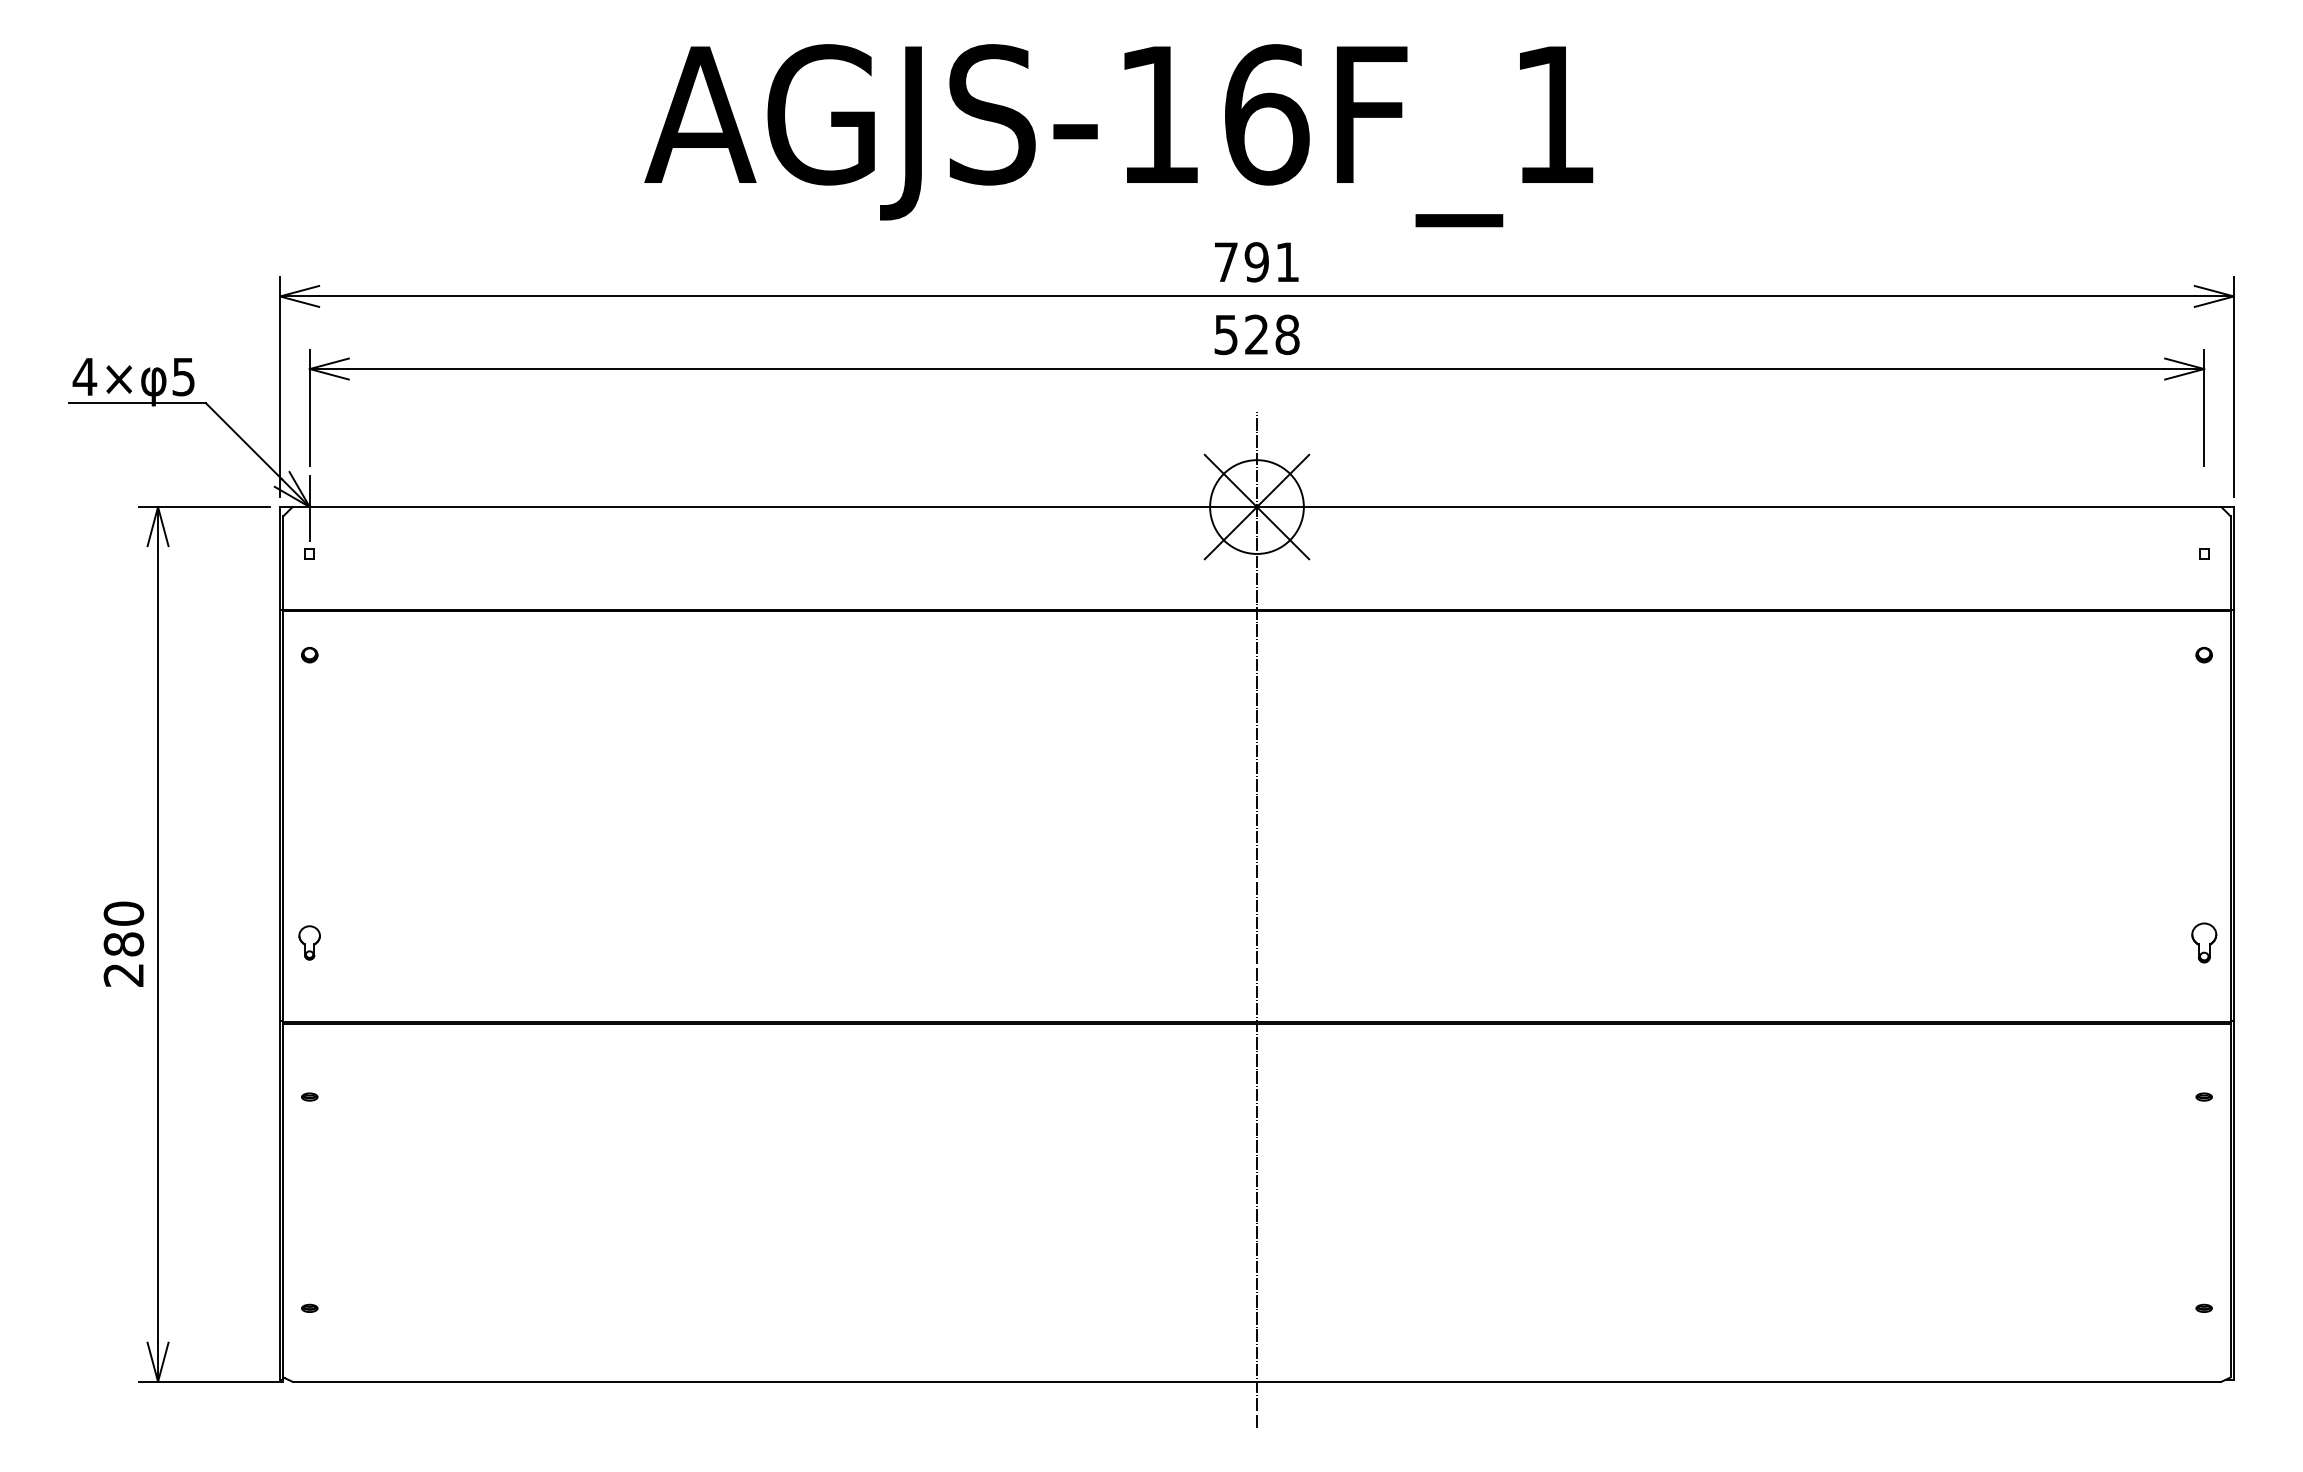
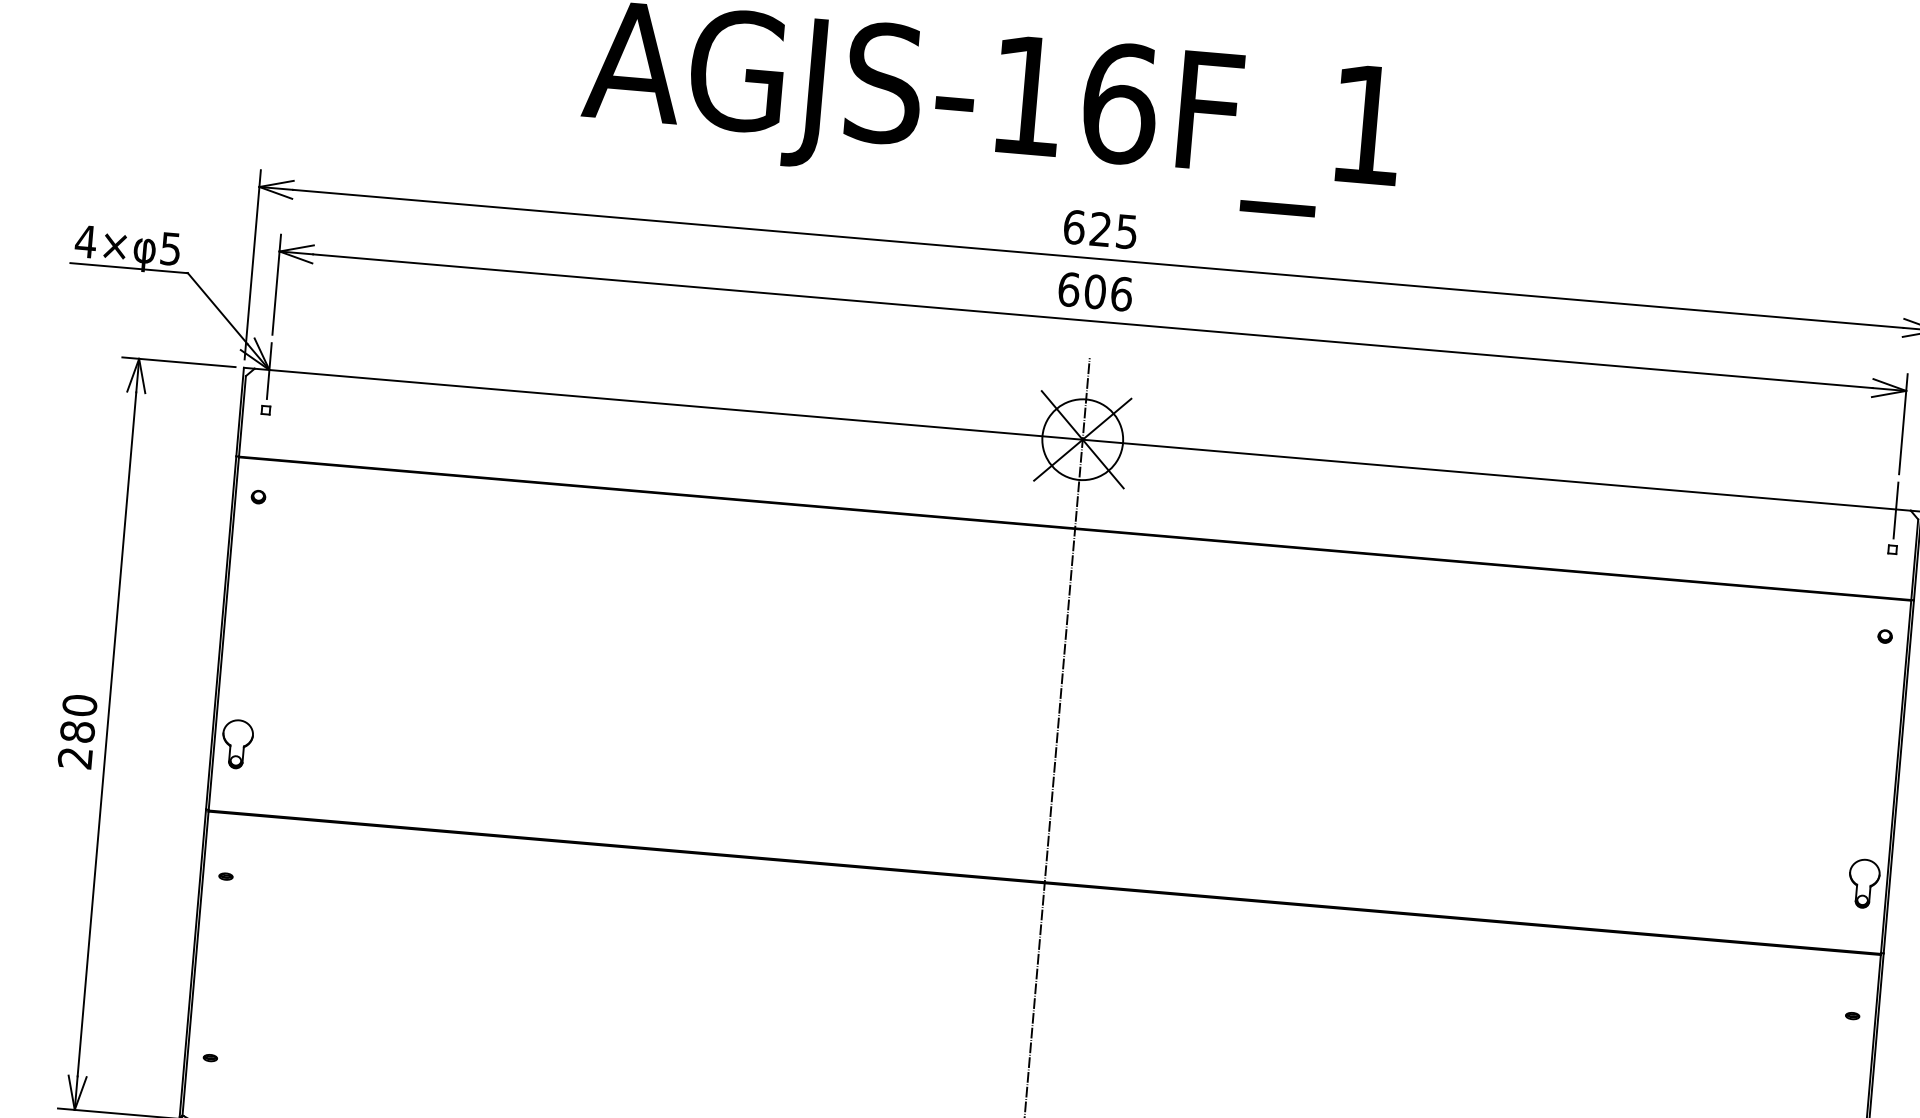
text: (1256, 262) -> (1100, 229), 791 -> 625
text: (1256, 334) -> (1095, 291), 528 -> 606
line: (2204, 507) -> (1896, 509), added
part: (309, 942) -> (237, 743), size x1.67
part: (2204, 942) -> (1864, 883), size x1.43

